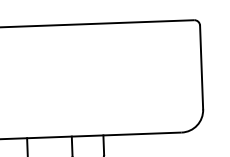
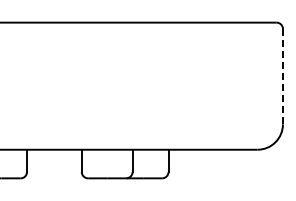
line: (201, 67) -> (282, 76), solid -> dashed

